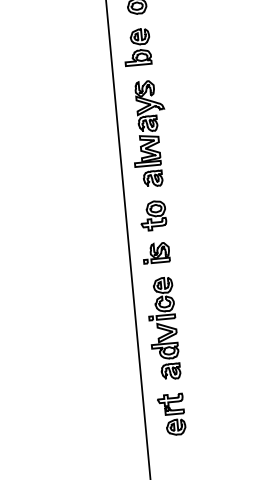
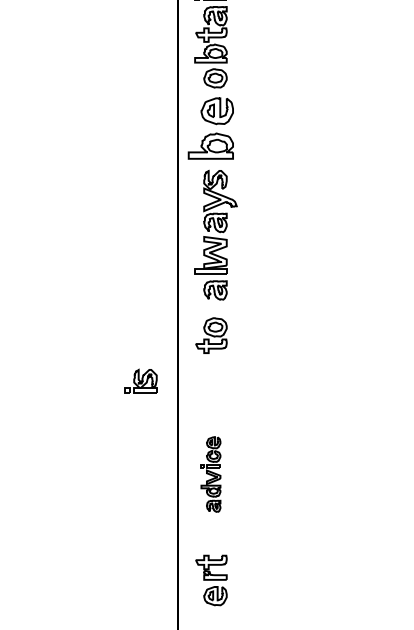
part: (136, 46) -> (210, 127), size x1.4
part: (155, 252) -> (140, 380), moved
part: (162, 328) -> (210, 474), size x0.6

